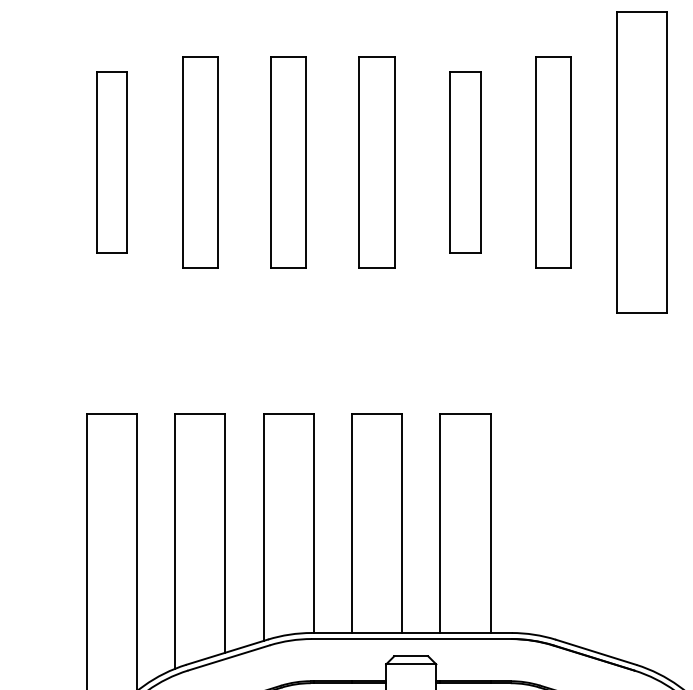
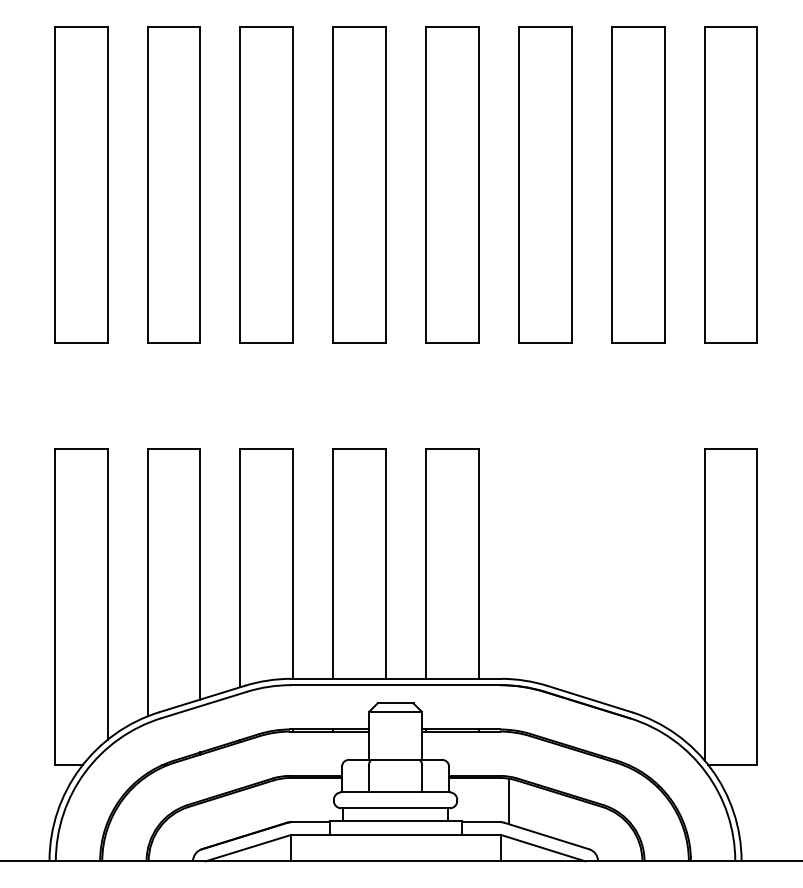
part: (112, 162) -> (81, 184), size x1.67
part: (199, 162) -> (173, 184), size x1.43
part: (288, 162) -> (266, 184), size x1.43
part: (376, 162) -> (359, 184), size x1.43
part: (465, 162) -> (452, 184), size x1.67
part: (553, 162) -> (545, 184), size x1.43

